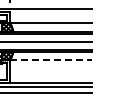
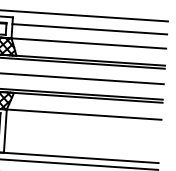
line: (51, 15) -> (90, 29), added
line: (51, 60) -> (84, 114), dashed -> solid

